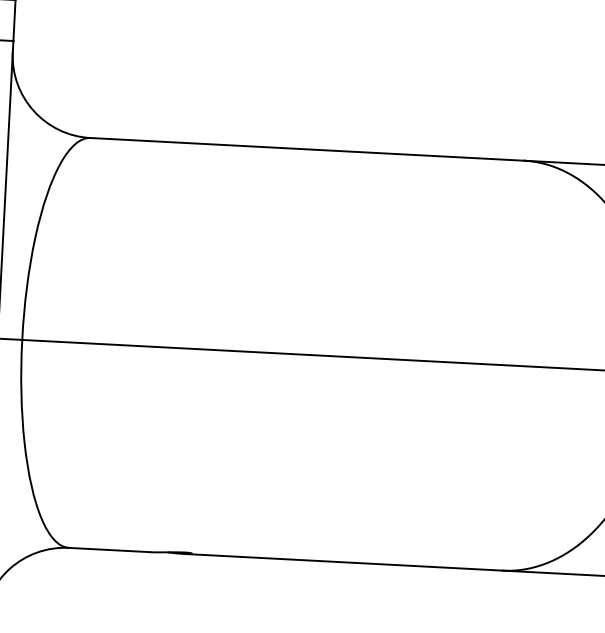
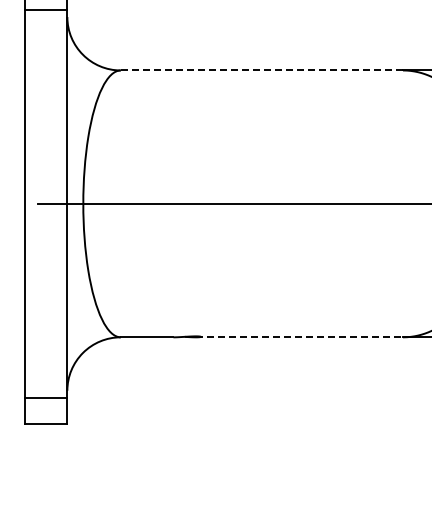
line: (306, 149) -> (261, 70), solid -> dashed
line: (345, 562) -> (300, 337), solid -> dashed

